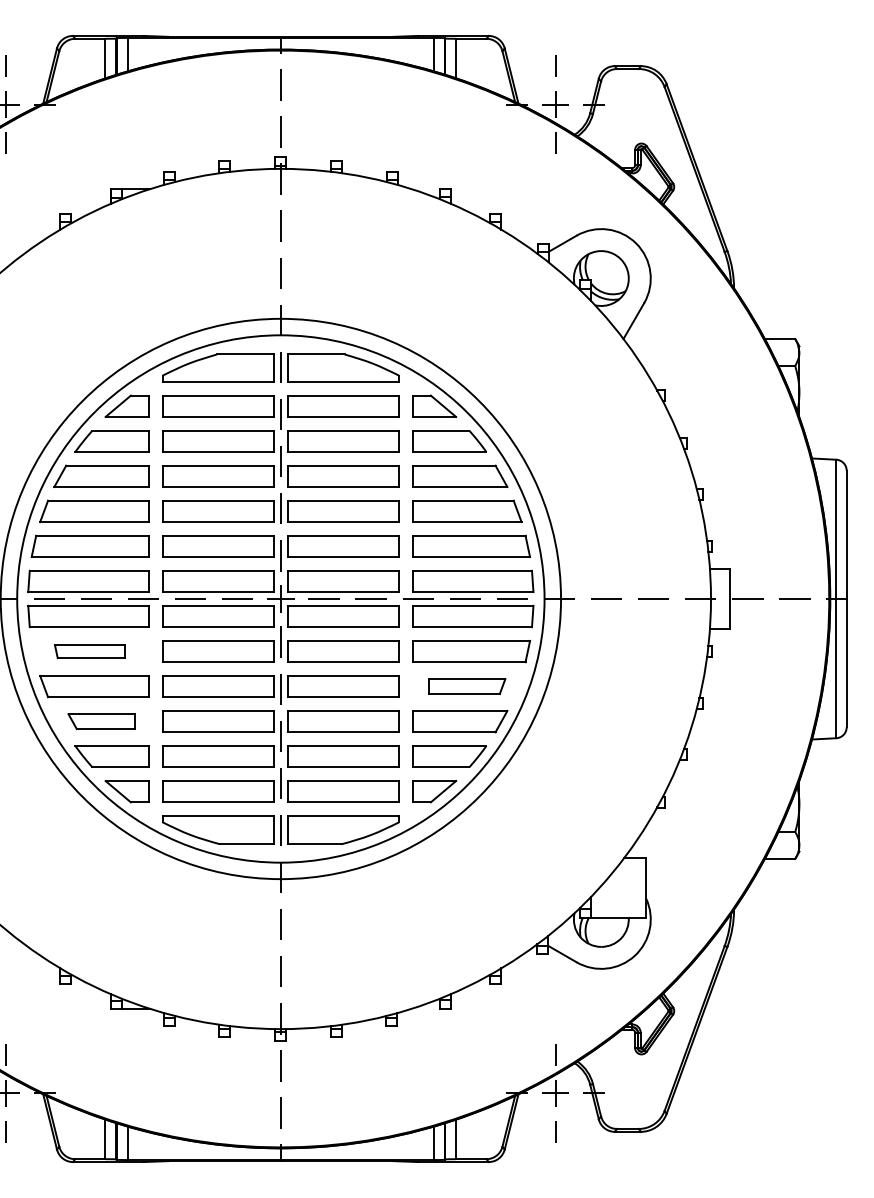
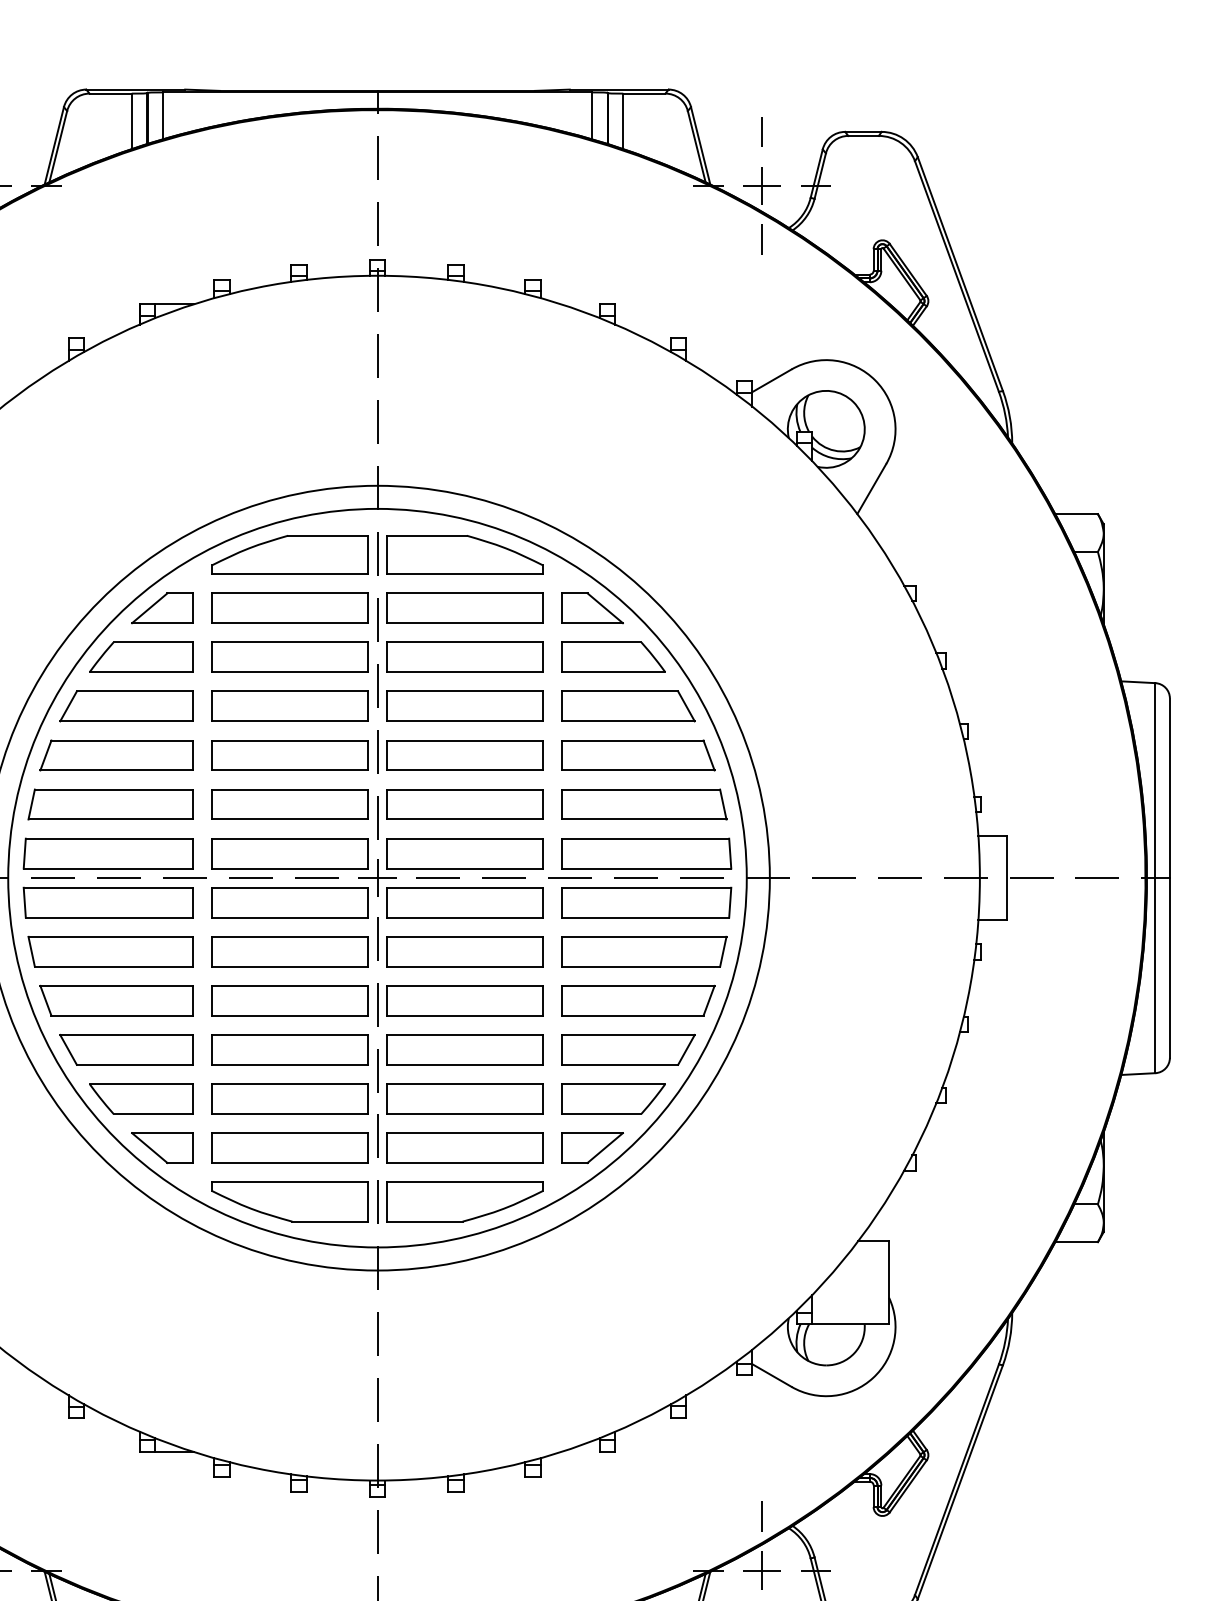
part: (89, 651) -> (109, 951), size x1.67
part: (467, 686) -> (638, 1000), size x1.43
part: (101, 721) -> (126, 1049), size x1.43

